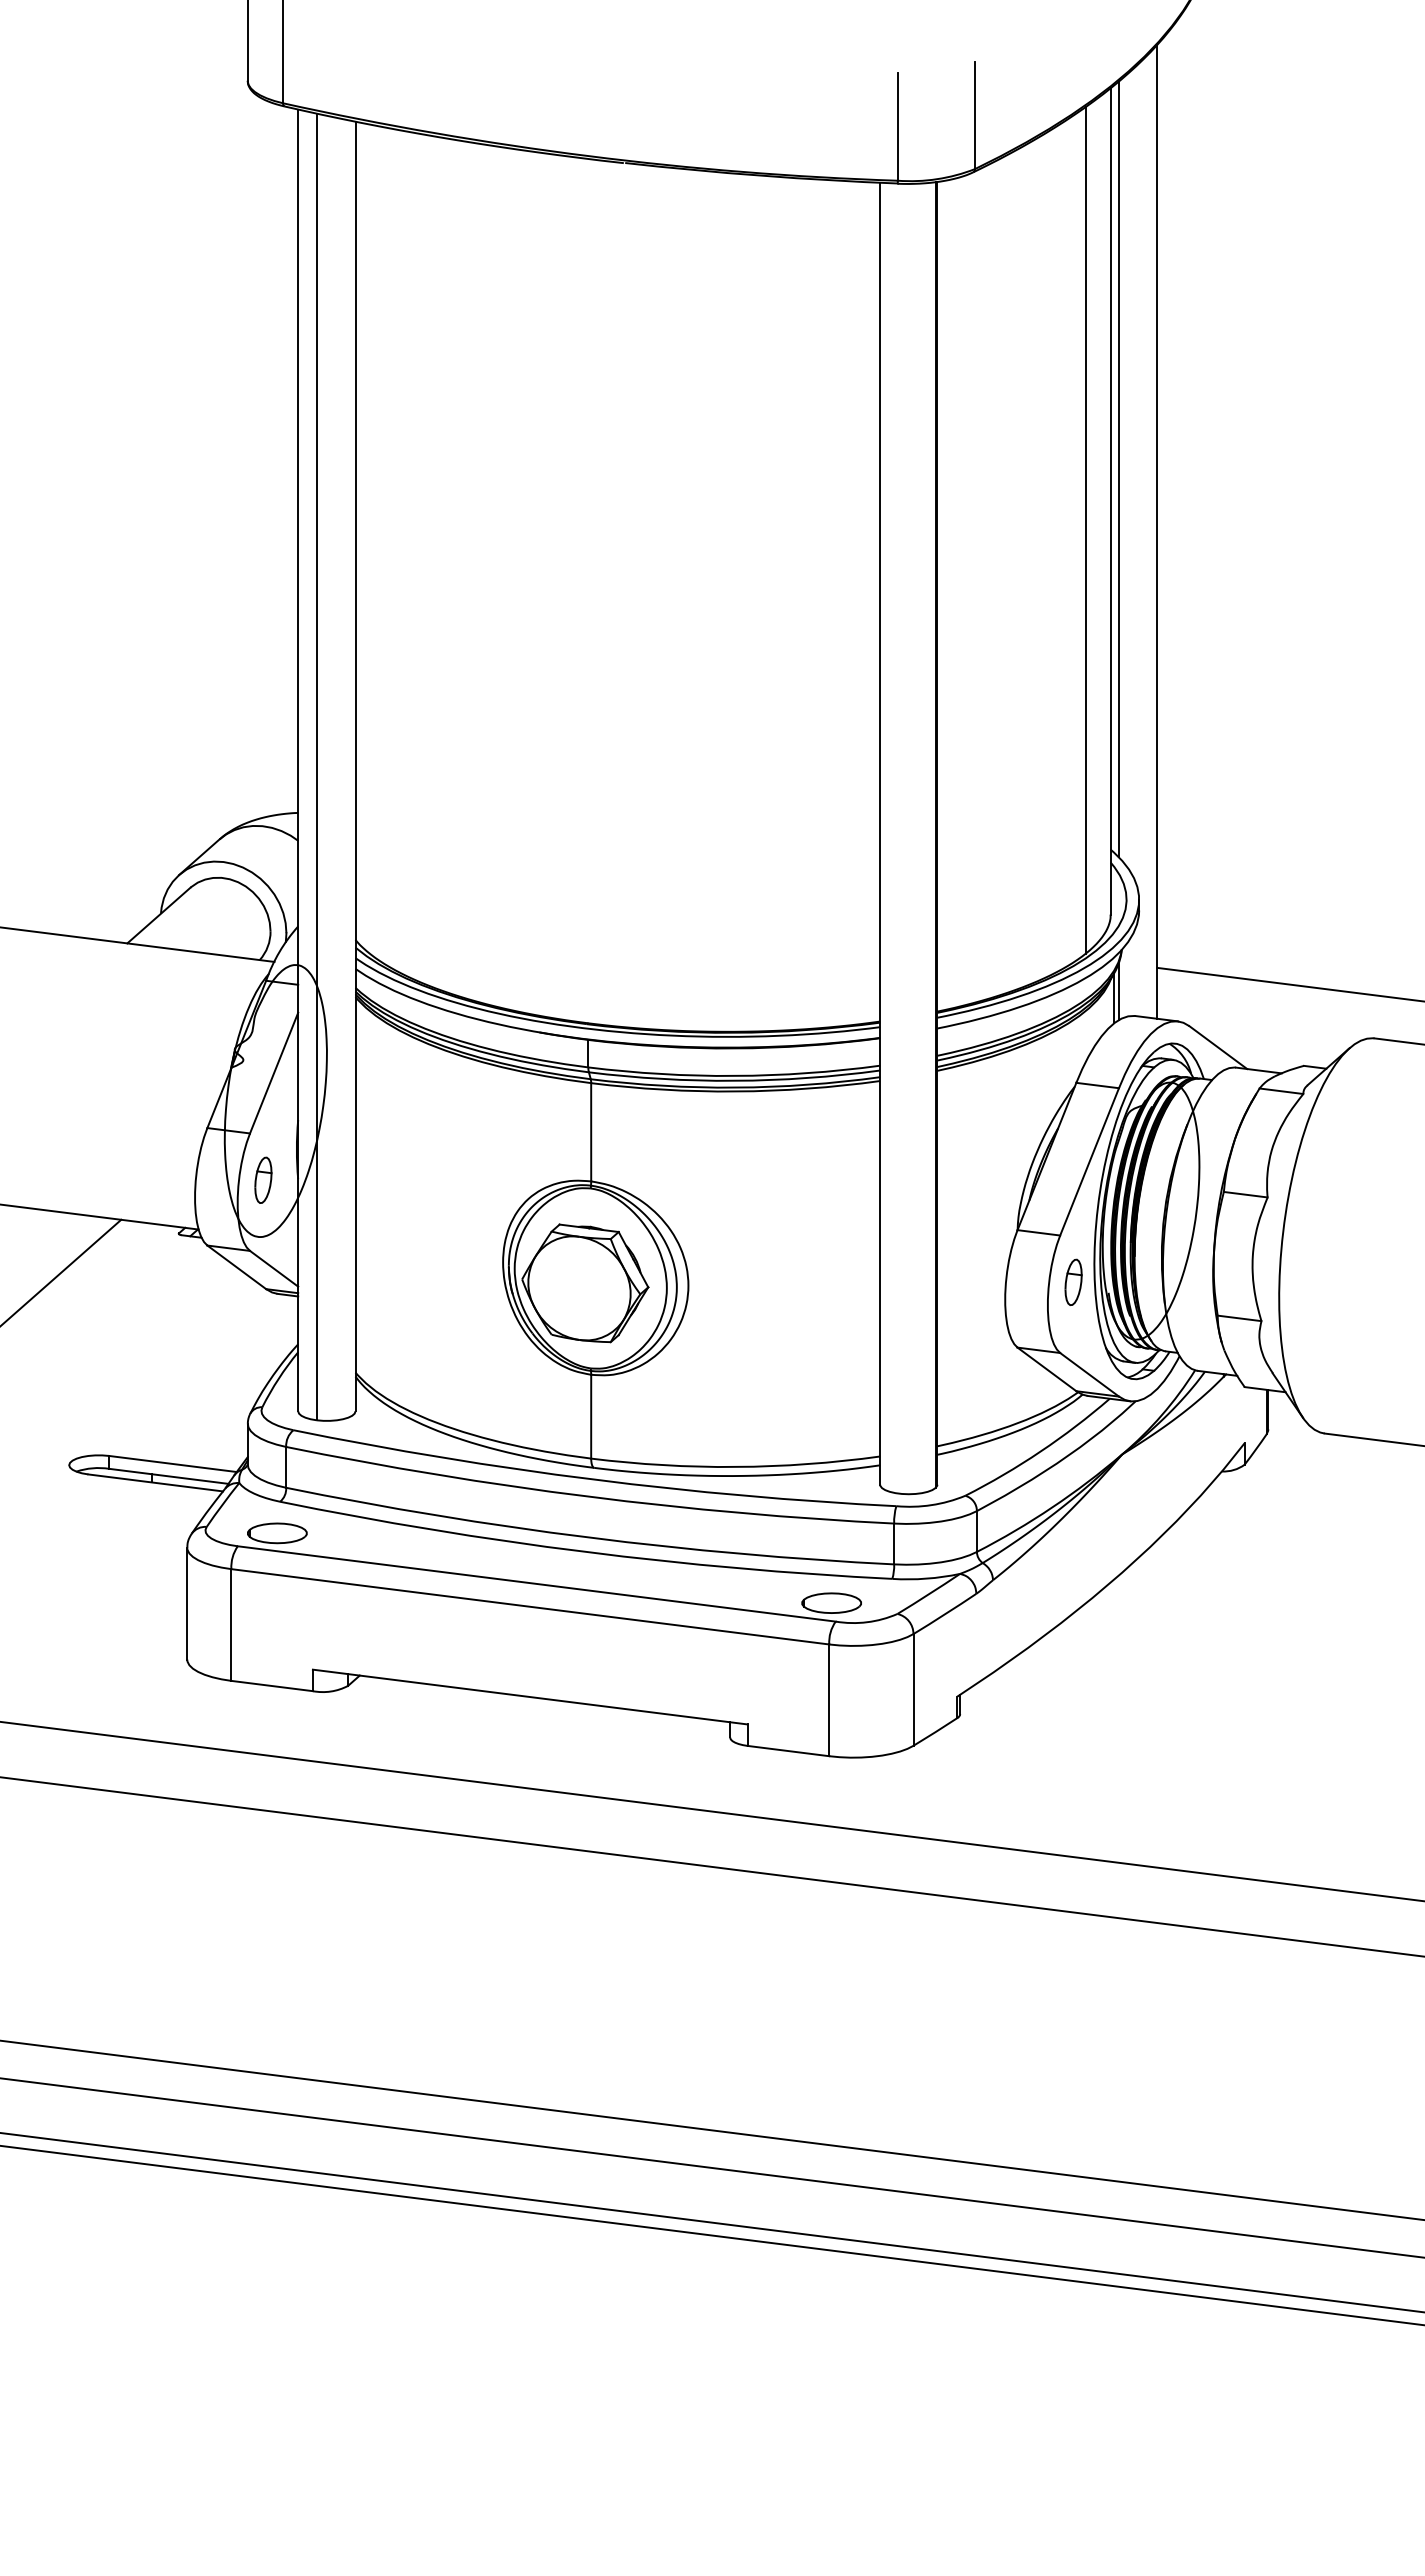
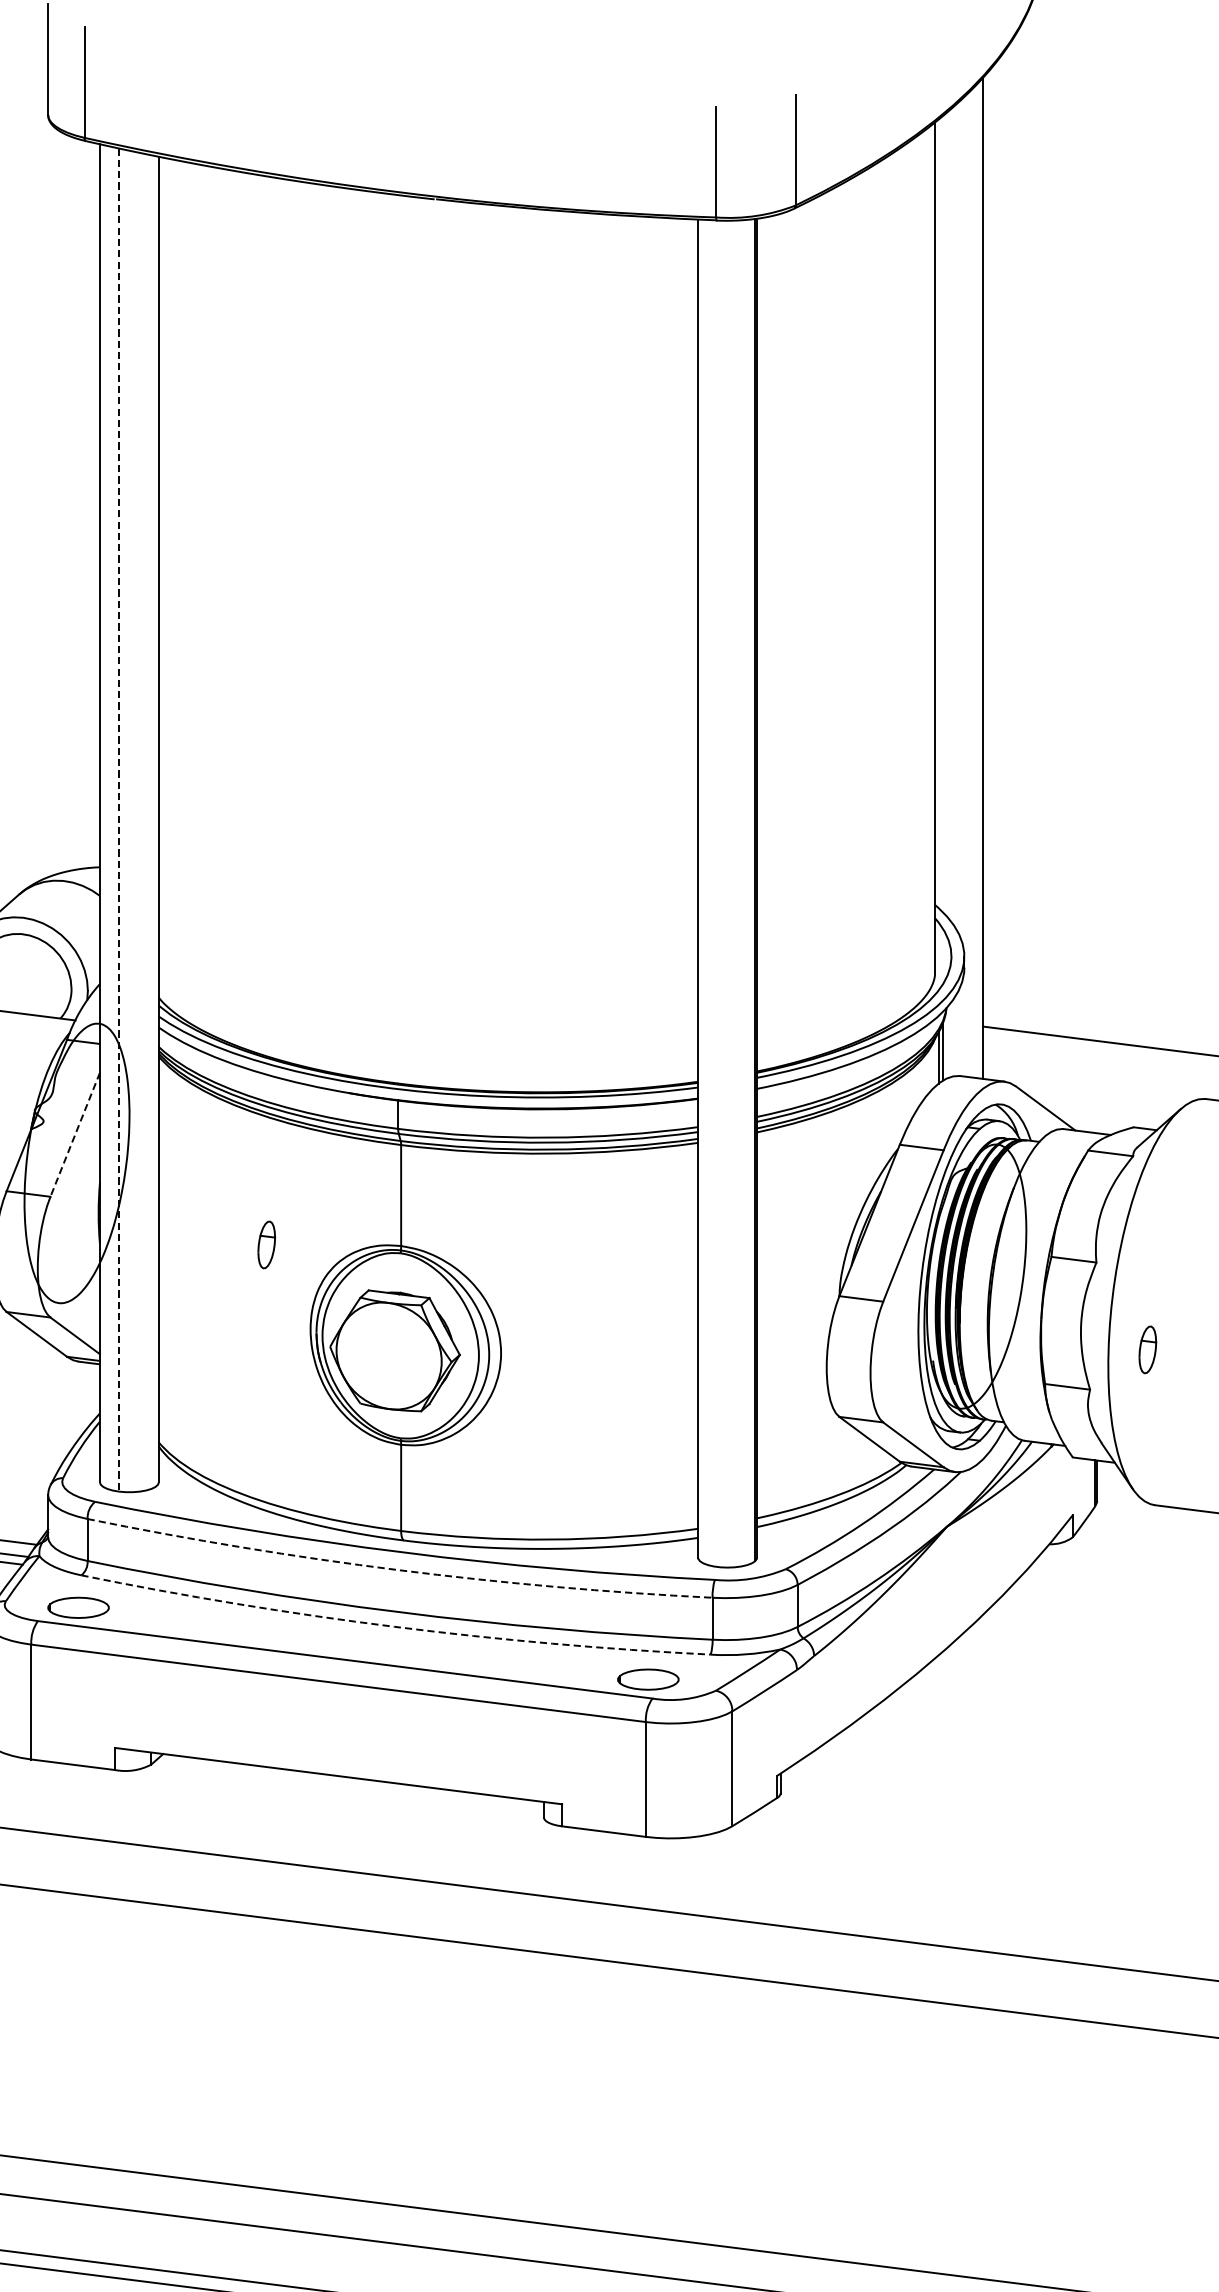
line: (1118, 468) -> (943, 513), removed
line: (1085, 529) -> (909, 575), removed
line: (316, 767) -> (118, 820), solid -> dashed
line: (274, 1073) -> (75, 1135), solid -> dashed
part: (263, 1179) -> (266, 1244), moved
part: (1073, 1281) -> (1147, 1348), moved
arc: (588, 1496) -> (398, 1569), solid -> dashed
arc: (584, 1551) -> (394, 1626), solid -> dashed

